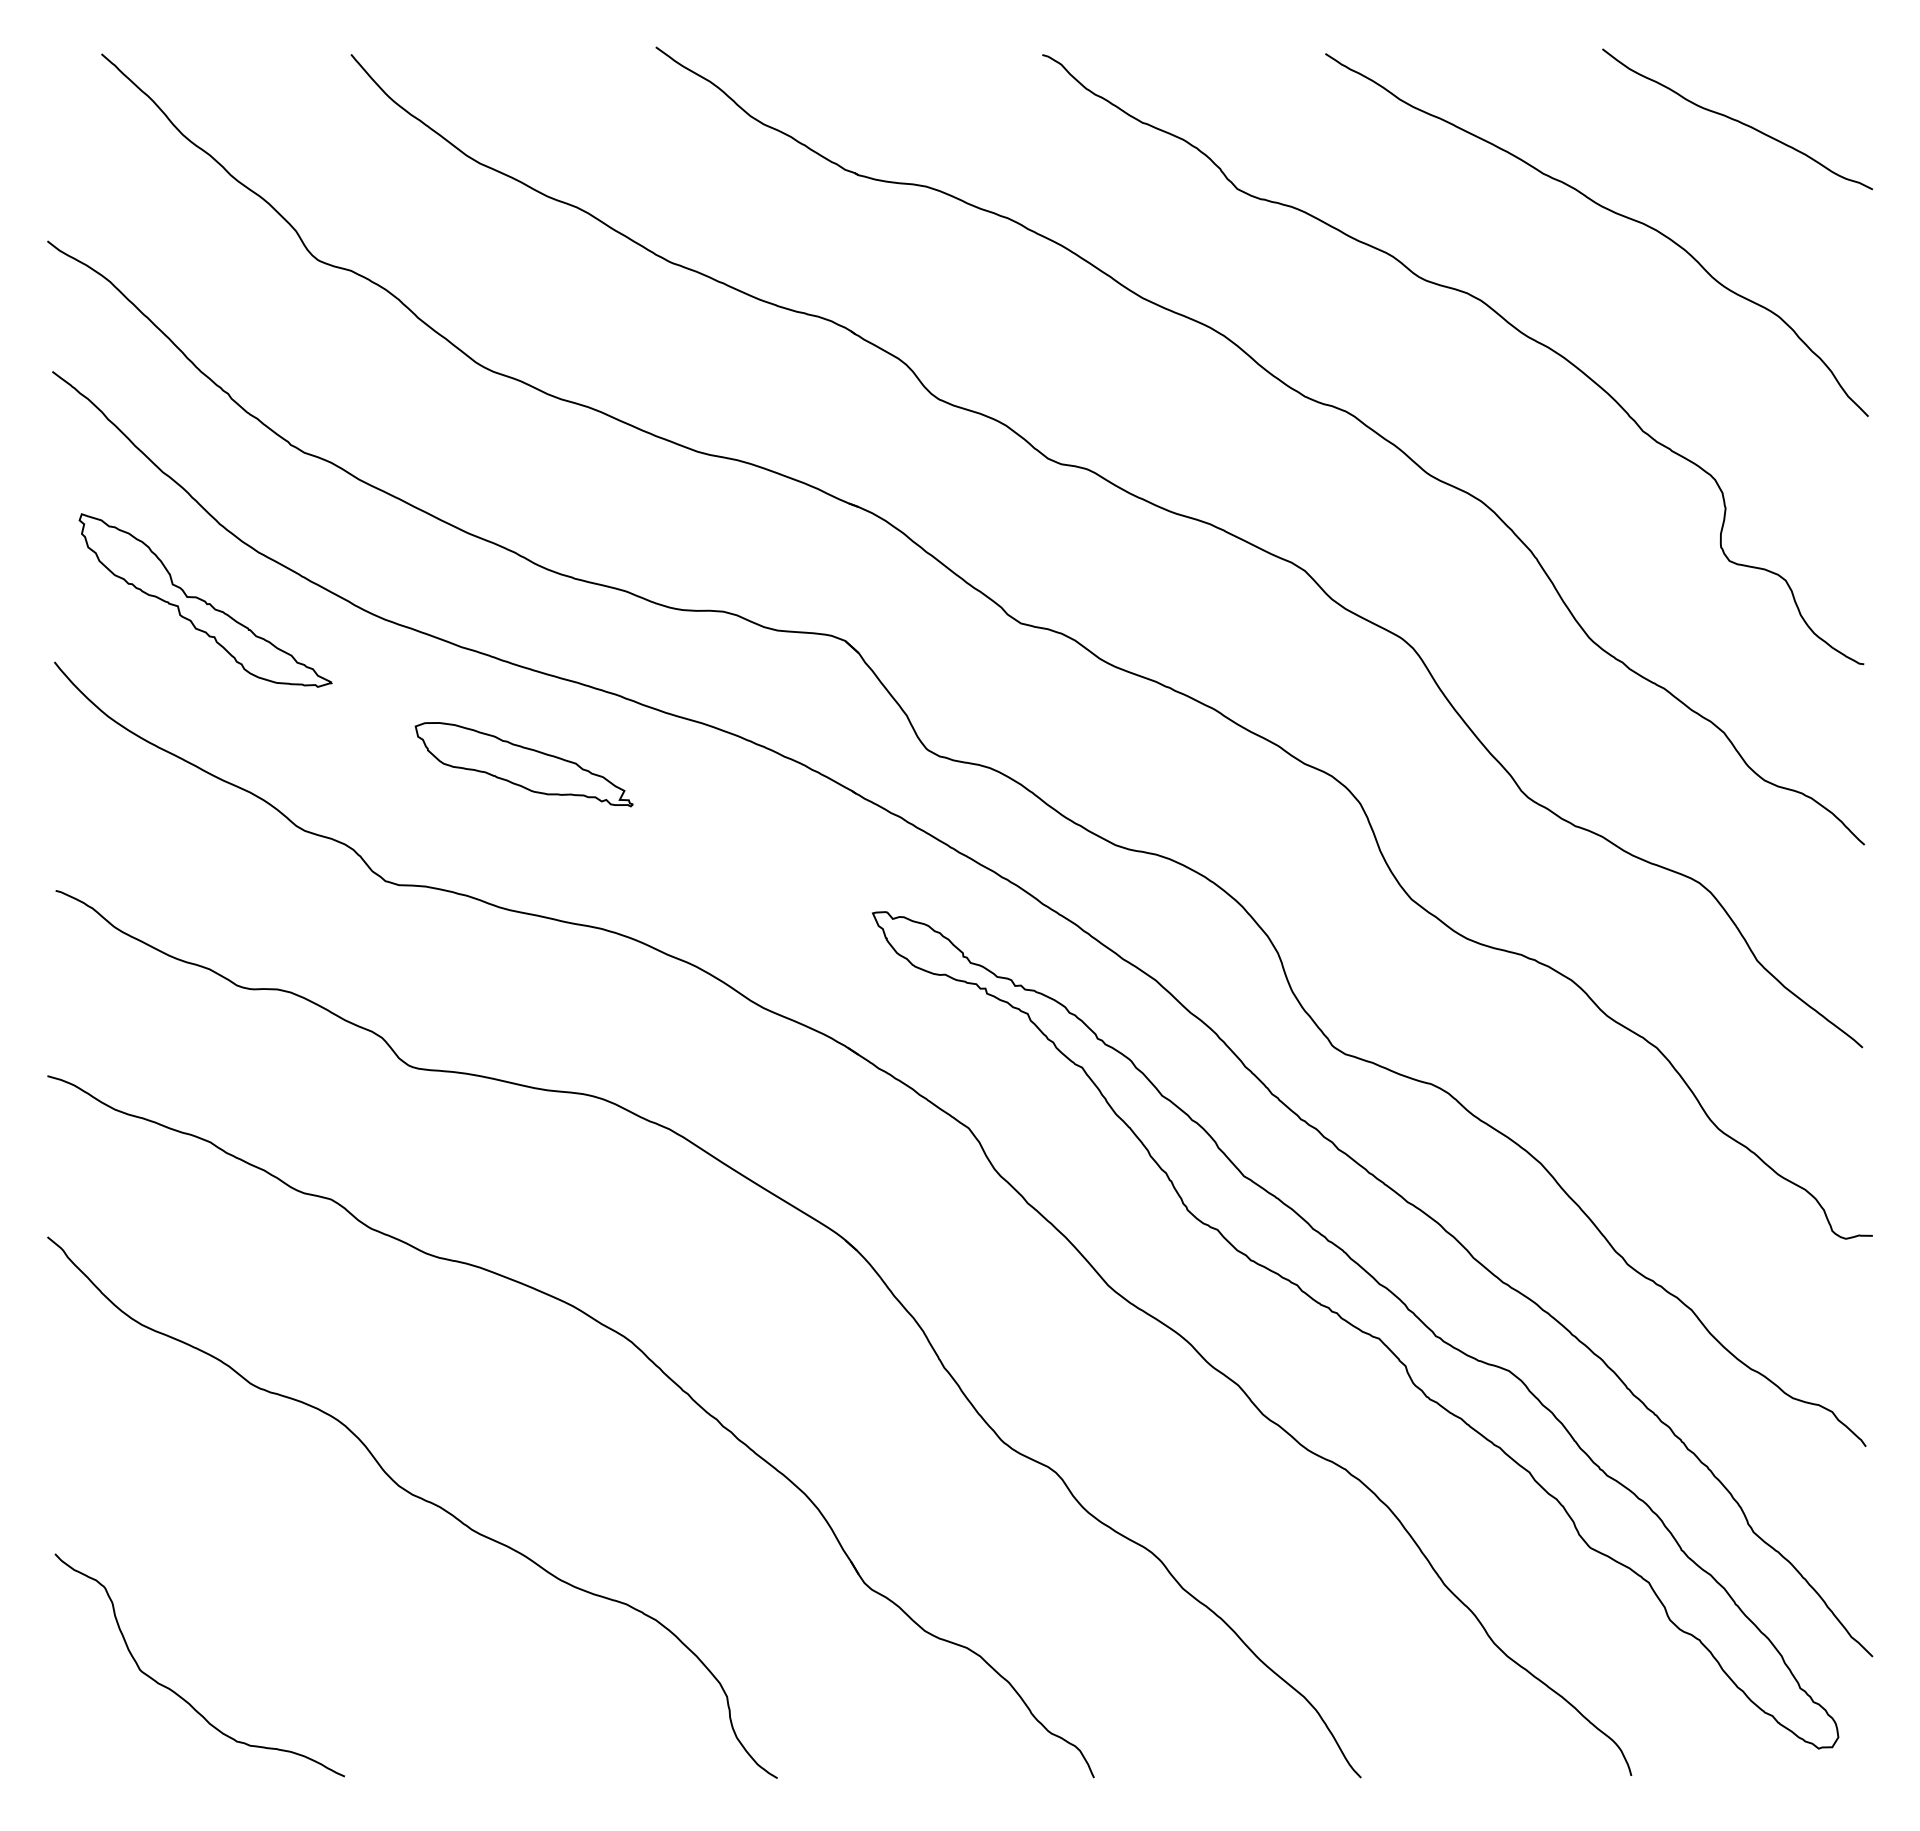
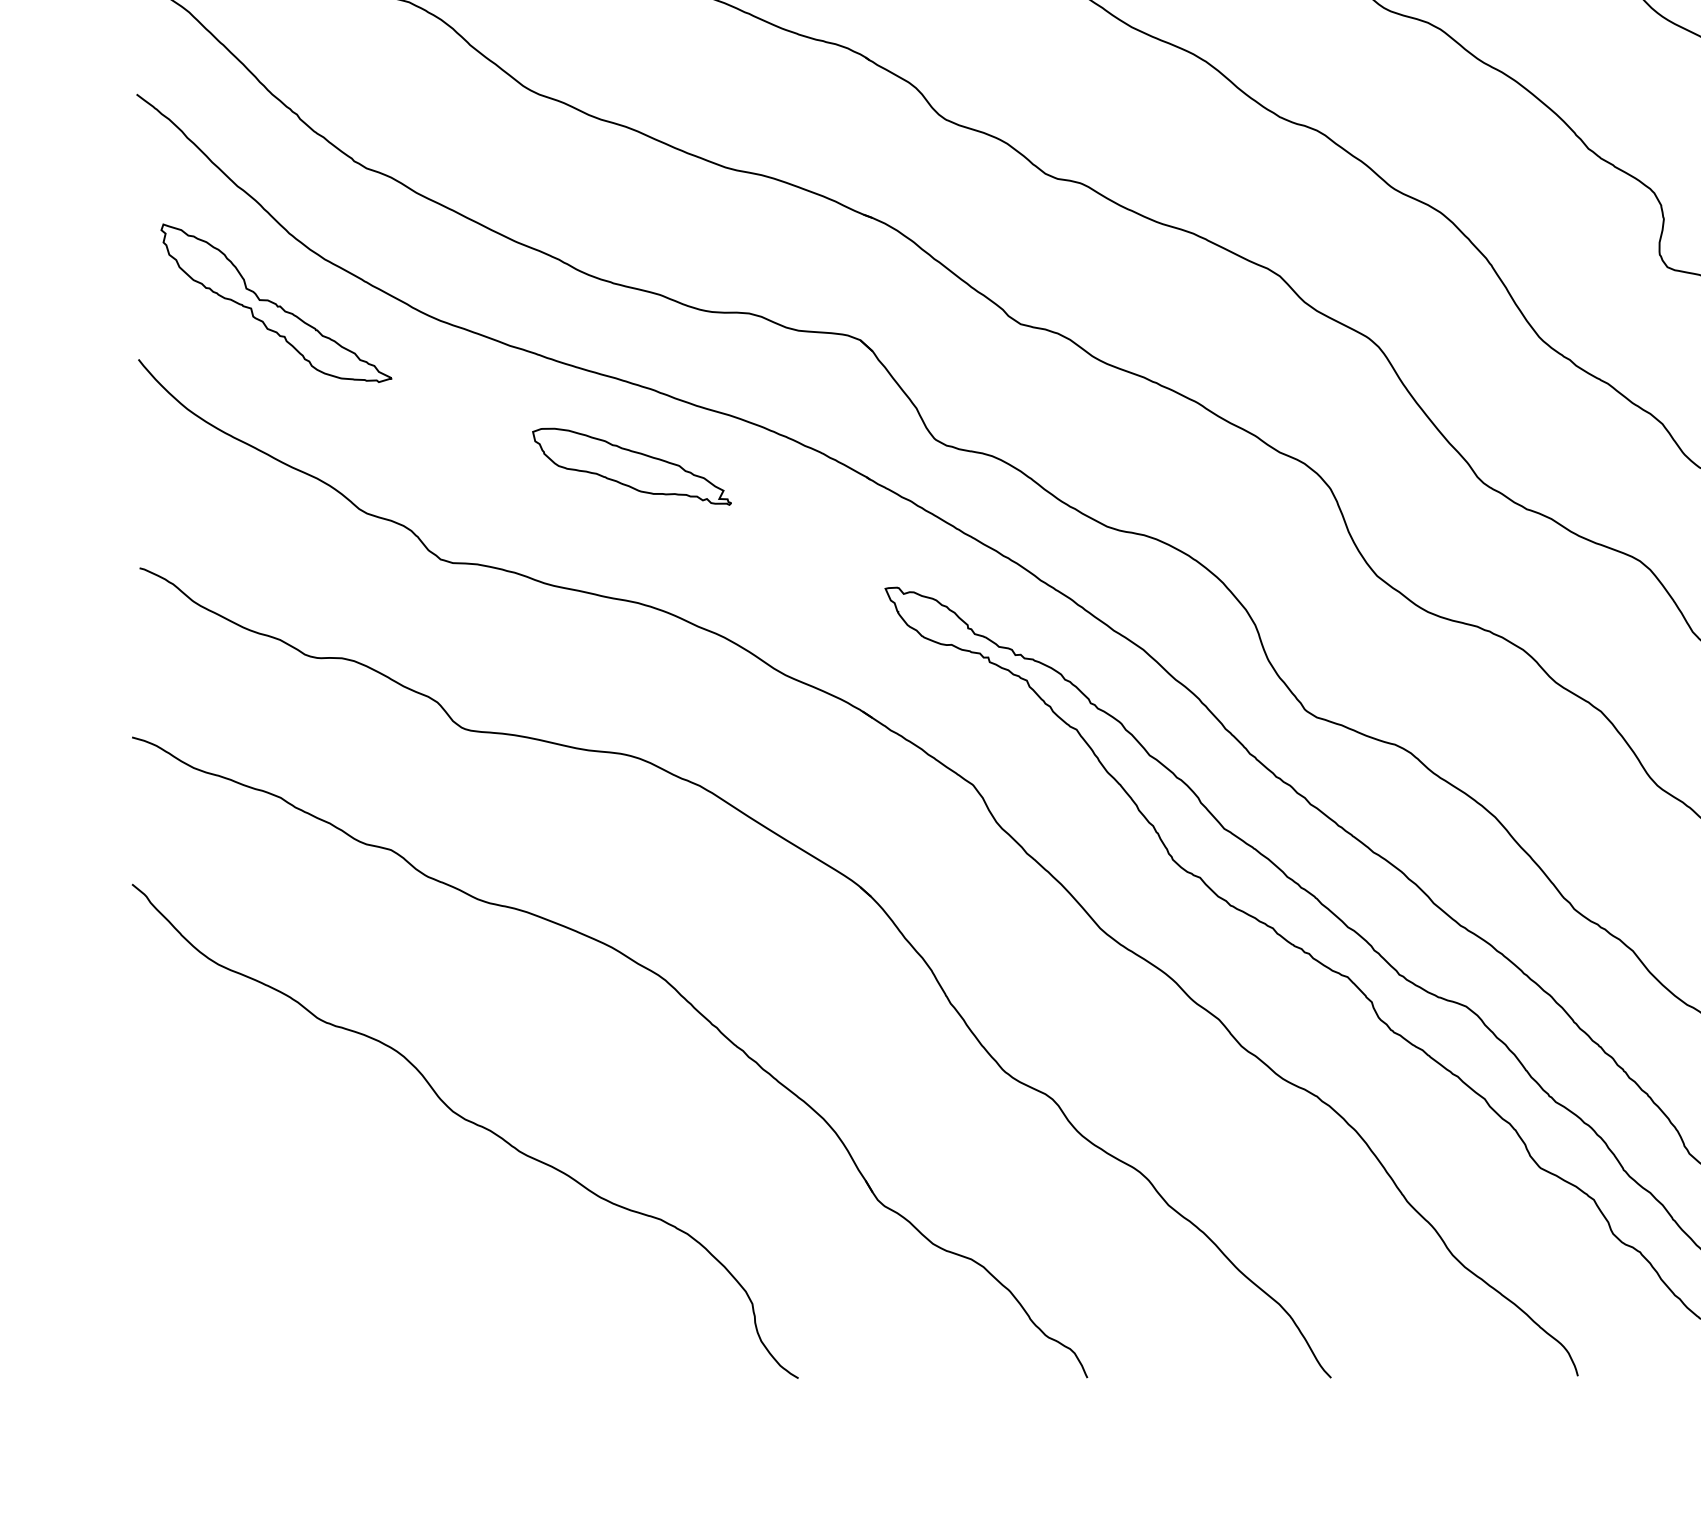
part: (523, 764) -> (631, 466), moved
curve: (176, 1692) -> (249, 1300), removed

